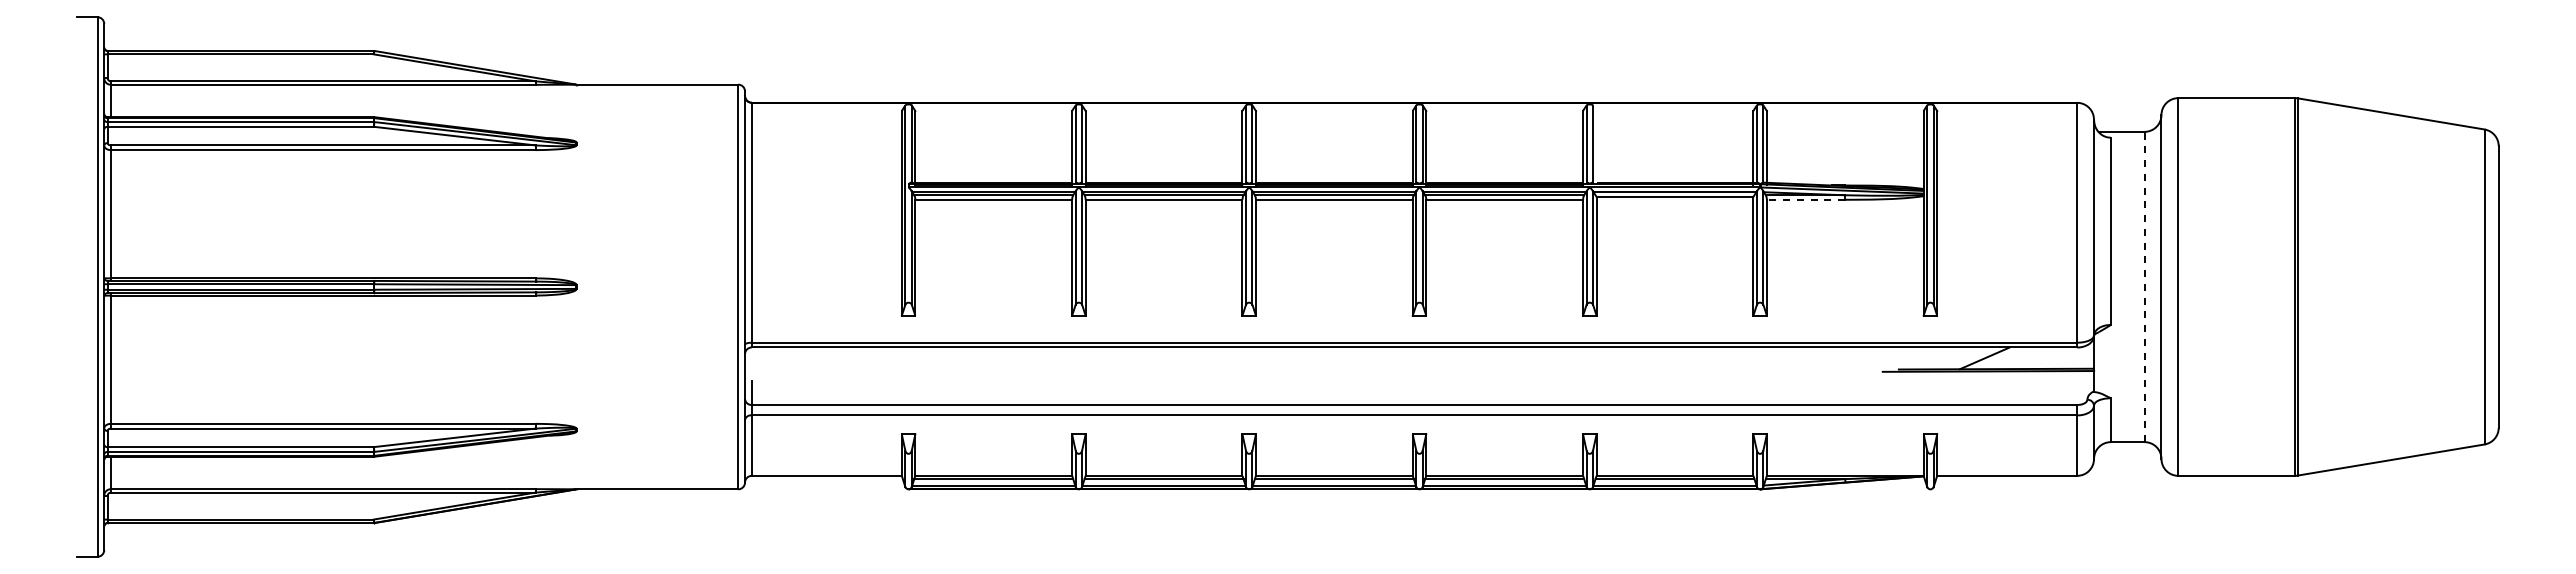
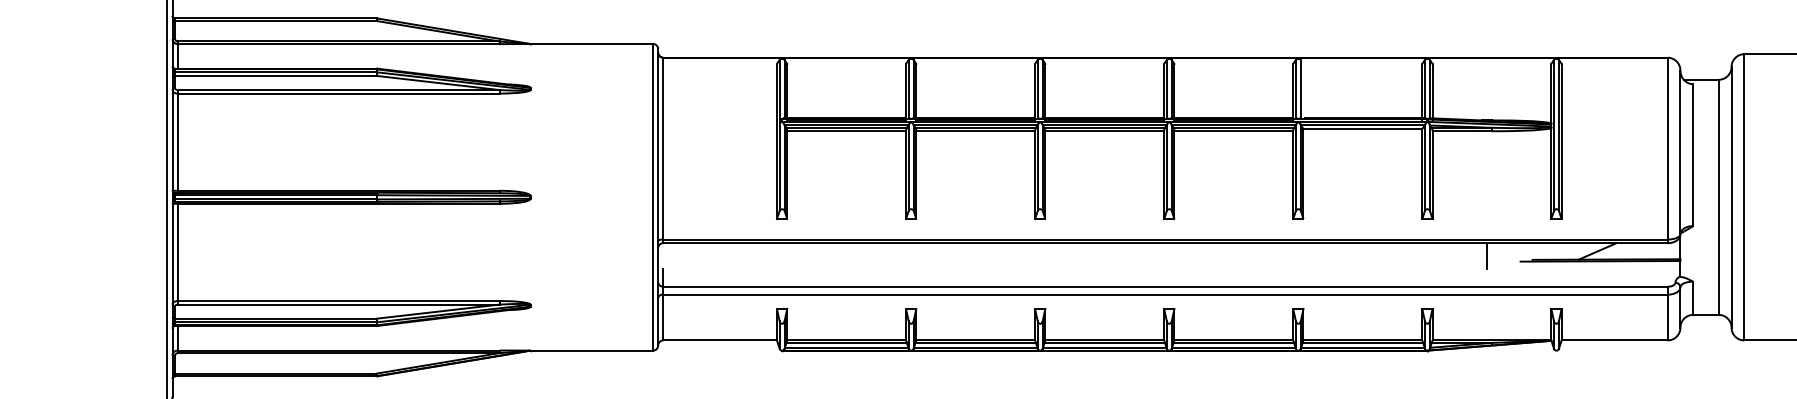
line: (1805, 199) -> (1461, 131), dashed -> solid
line: (2144, 286) -> (1718, 196), dashed -> solid
line: (1839, 364) -> (1487, 256), added

